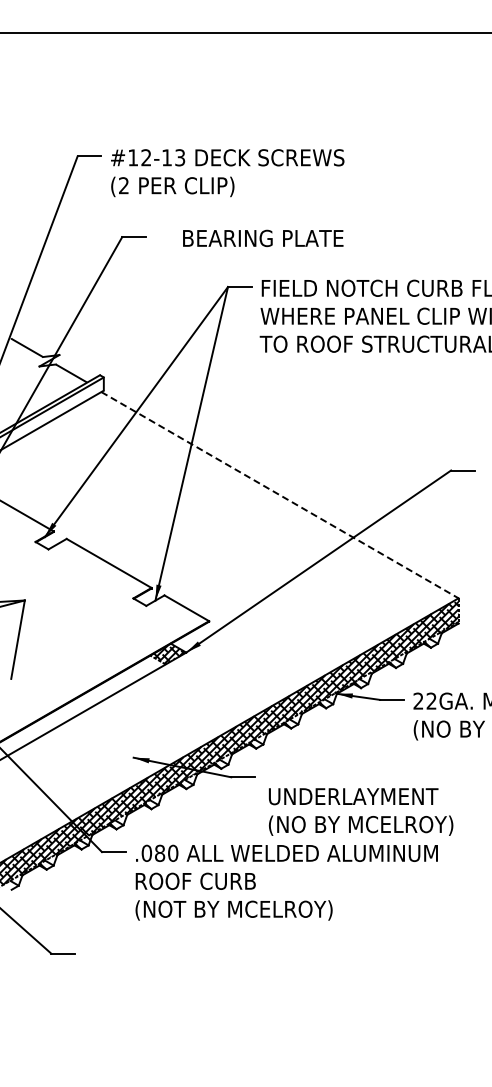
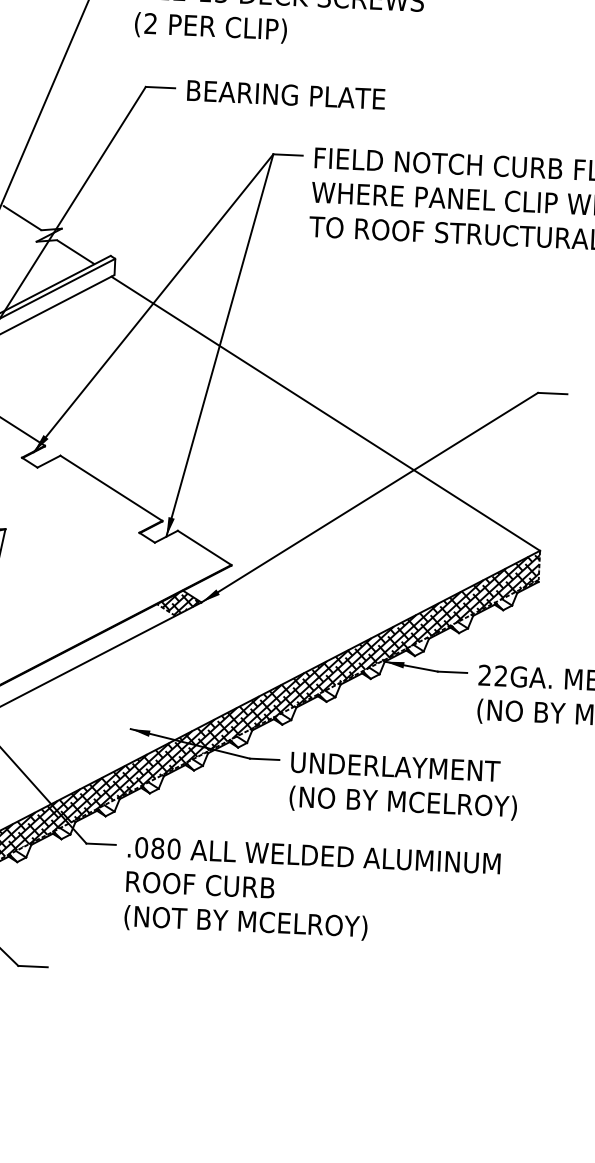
text: (263, 238) -> (286, 95), moved
line: (280, 495) -> (326, 414), dashed -> solid
text: (361, 811) -> (404, 785), moved

